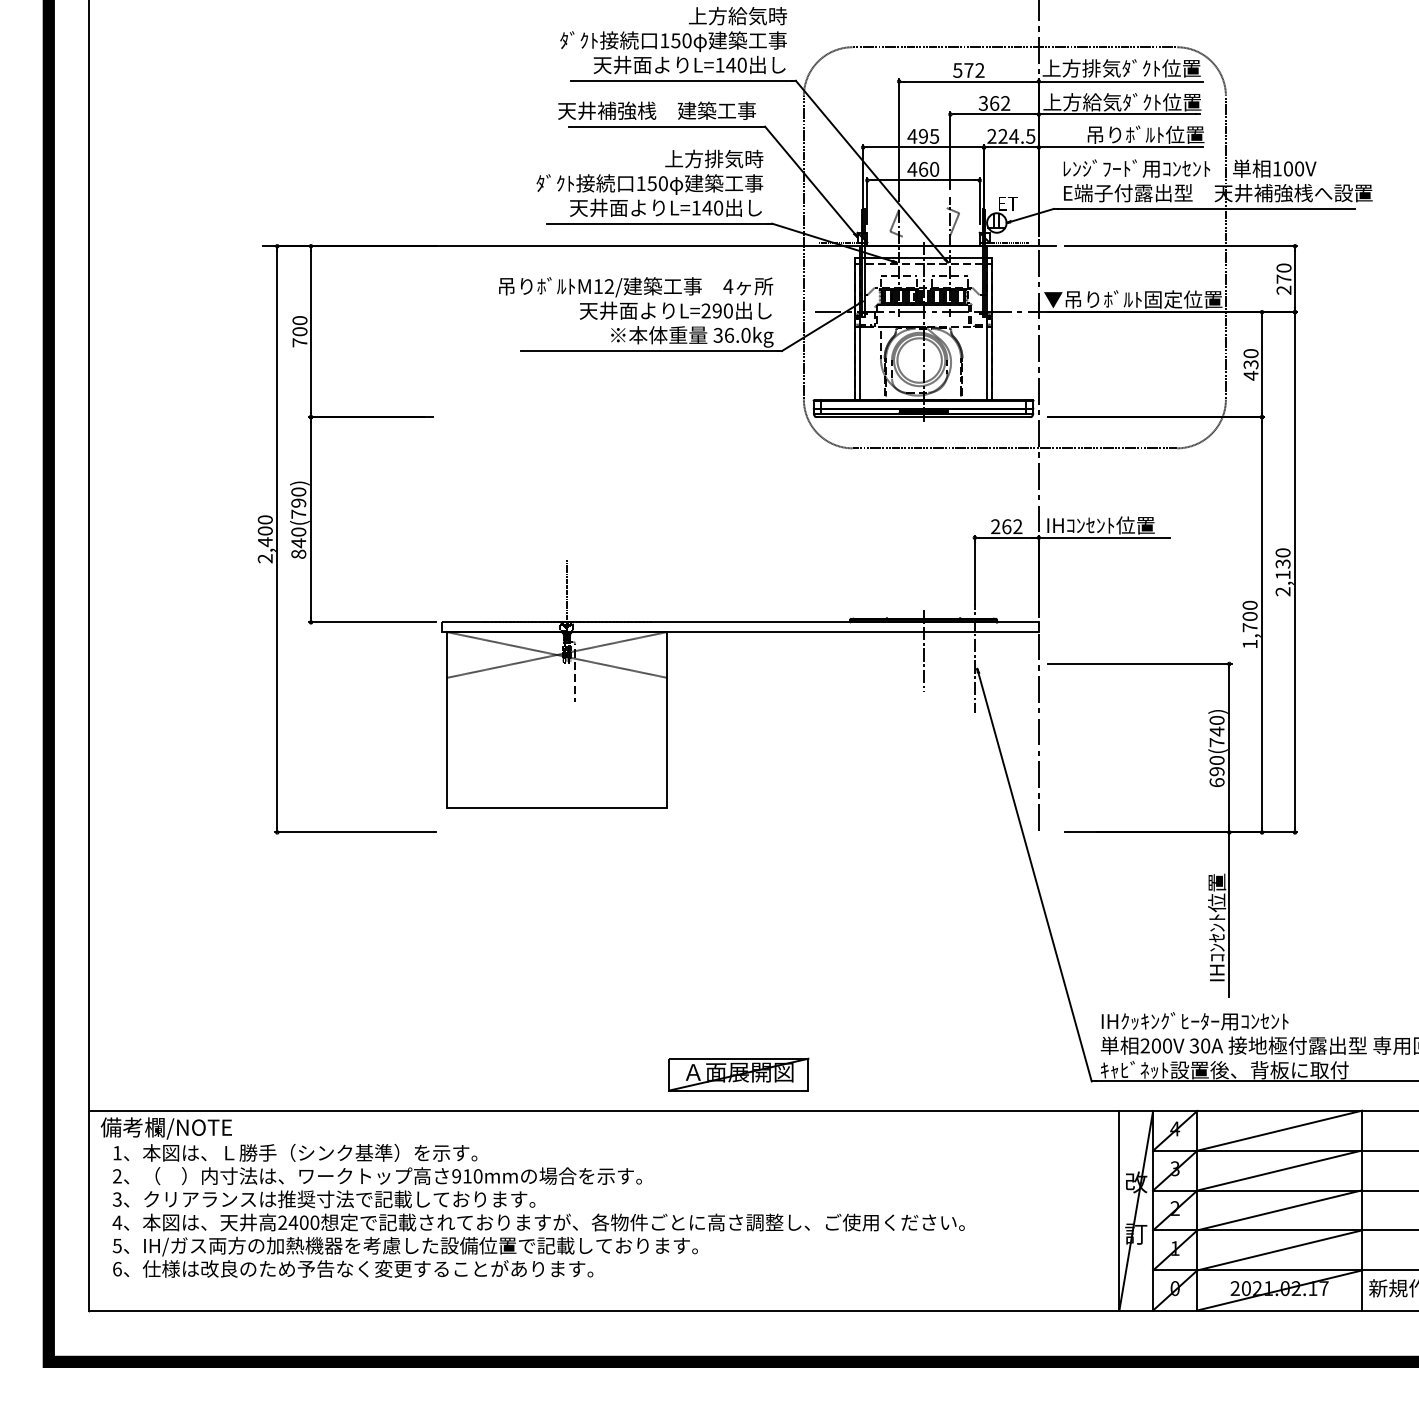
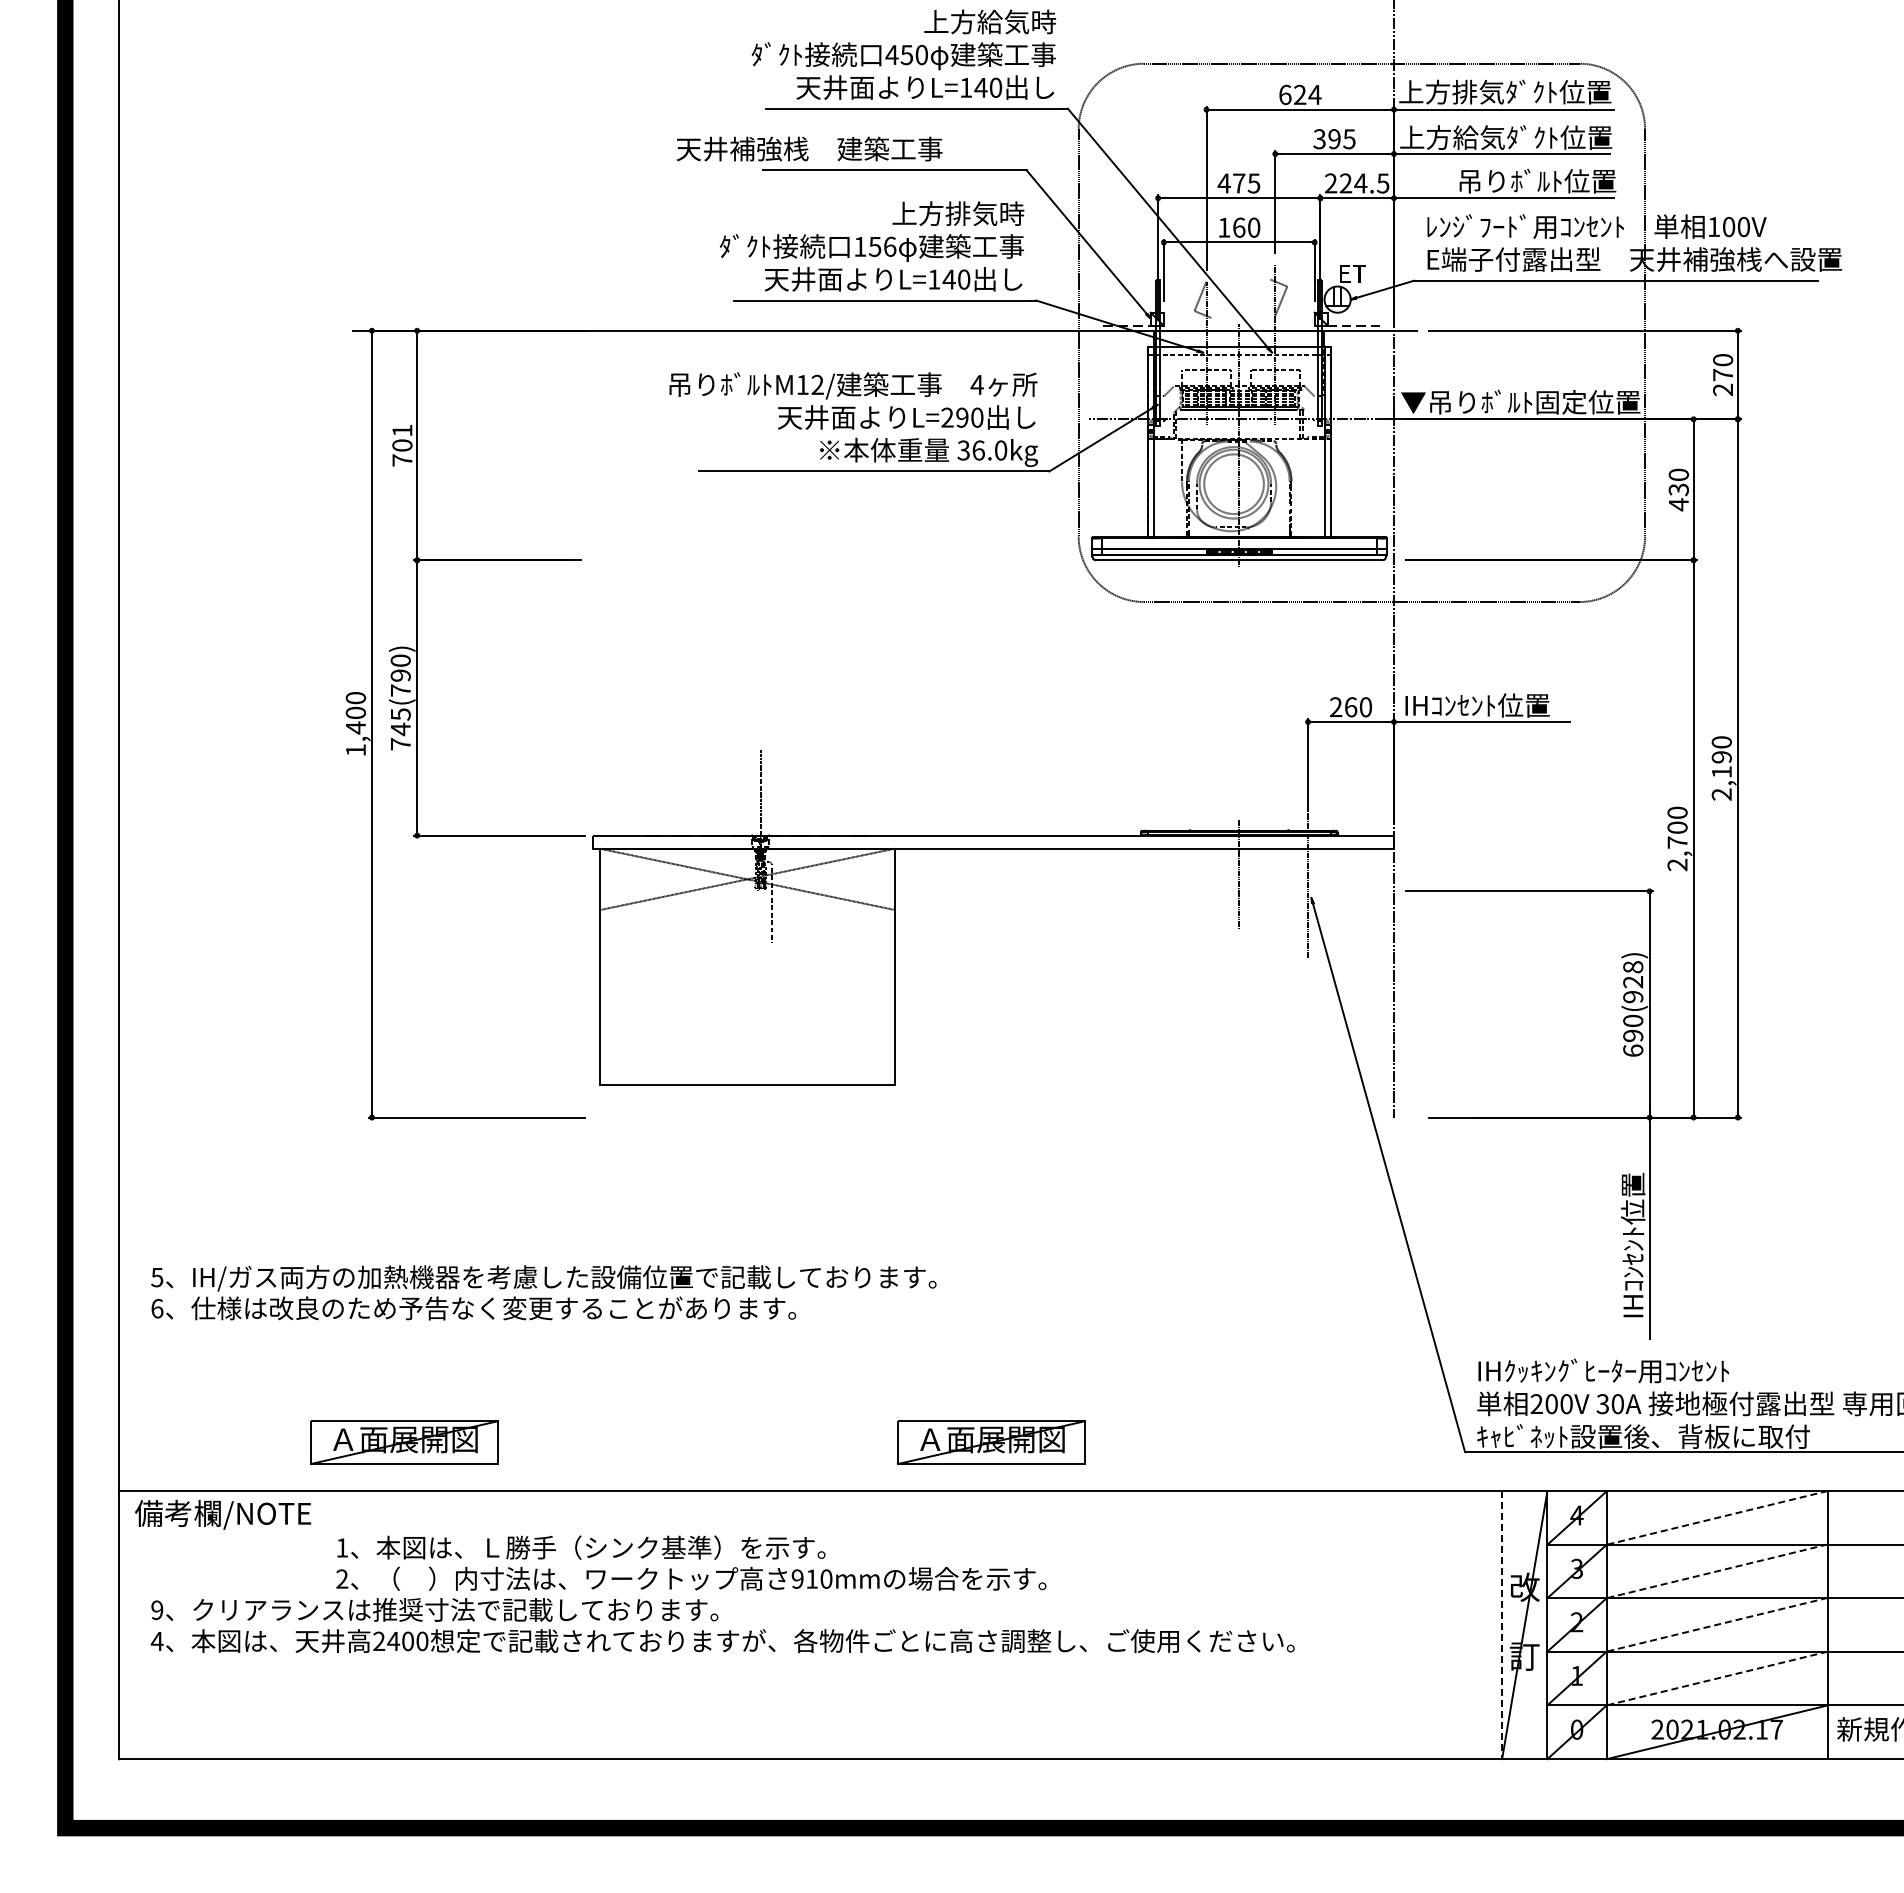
text: (664, 40) -> (891, 54), 150 -> 450
text: (968, 70) -> (1299, 94), 572 -> 624
text: (999, 103) -> (1341, 139), 362 -> 395
text: (656, 110) -> (809, 148), moved
text: (923, 136) -> (1239, 183), 495 -> 475
text: (911, 169) -> (1223, 227), 460 -> 160
text: (663, 183) -> (890, 246), 150 -> 156
text: (300, 320) -> (402, 430), 700 -> 701
text: (1017, 526) -> (1365, 707), 262 -> 260
text: (298, 543) -> (400, 729), 840(790) -> 745(790)
text: (265, 558) -> (355, 750), 2,400 -> 1,400
text: (1282, 564) -> (1721, 757), 2,130 -> 2,190
text: (1250, 643) -> (1677, 864), 1,700 -> 2,700
text: (1217, 731) -> (1633, 982), 690(740) -> 690(928)
part: (300, 1074) -> (403, 1442), added
line: (1279, 1130) -> (1717, 1517), solid -> dashed
text: (377, 1163) -> (691, 1562), moved
line: (1279, 1170) -> (1717, 1571), solid -> dashed
text: (117, 1199) -> (157, 1609), 3 -> 9
line: (1119, 1210) -> (1502, 1625), solid -> dashed
line: (1279, 1210) -> (1717, 1624), solid -> dashed
line: (1279, 1250) -> (1717, 1678), solid -> dashed
text: (405, 1257) -> (543, 1292), moved

